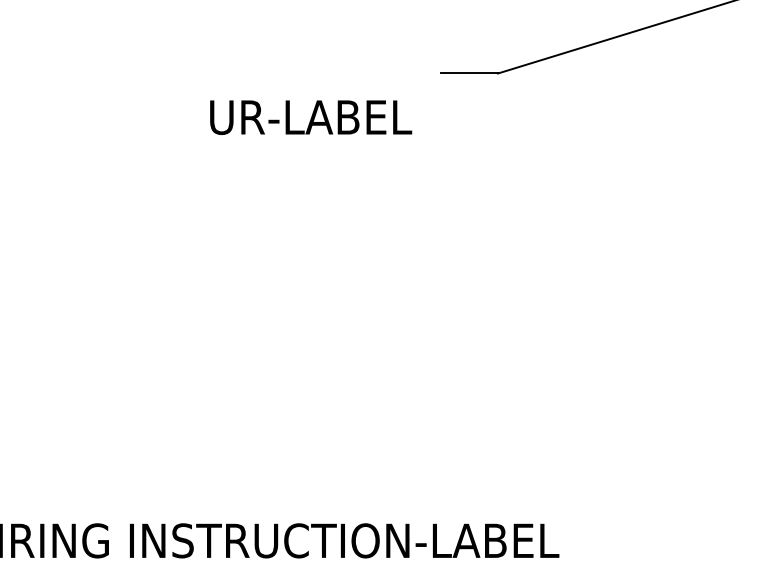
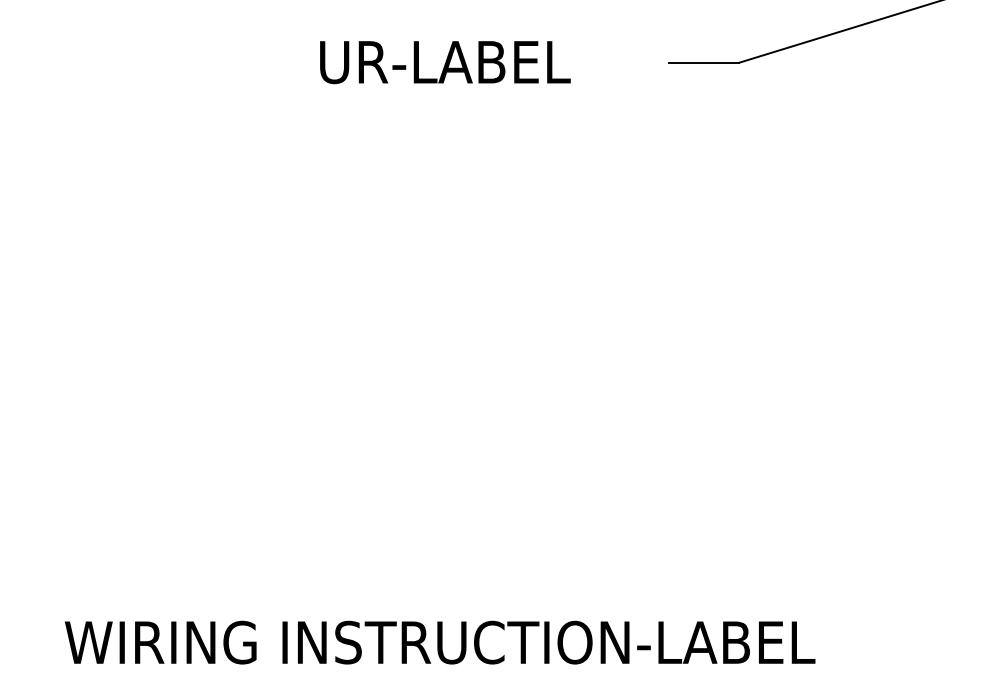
text: (311, 117) -> (445, 62), moved

